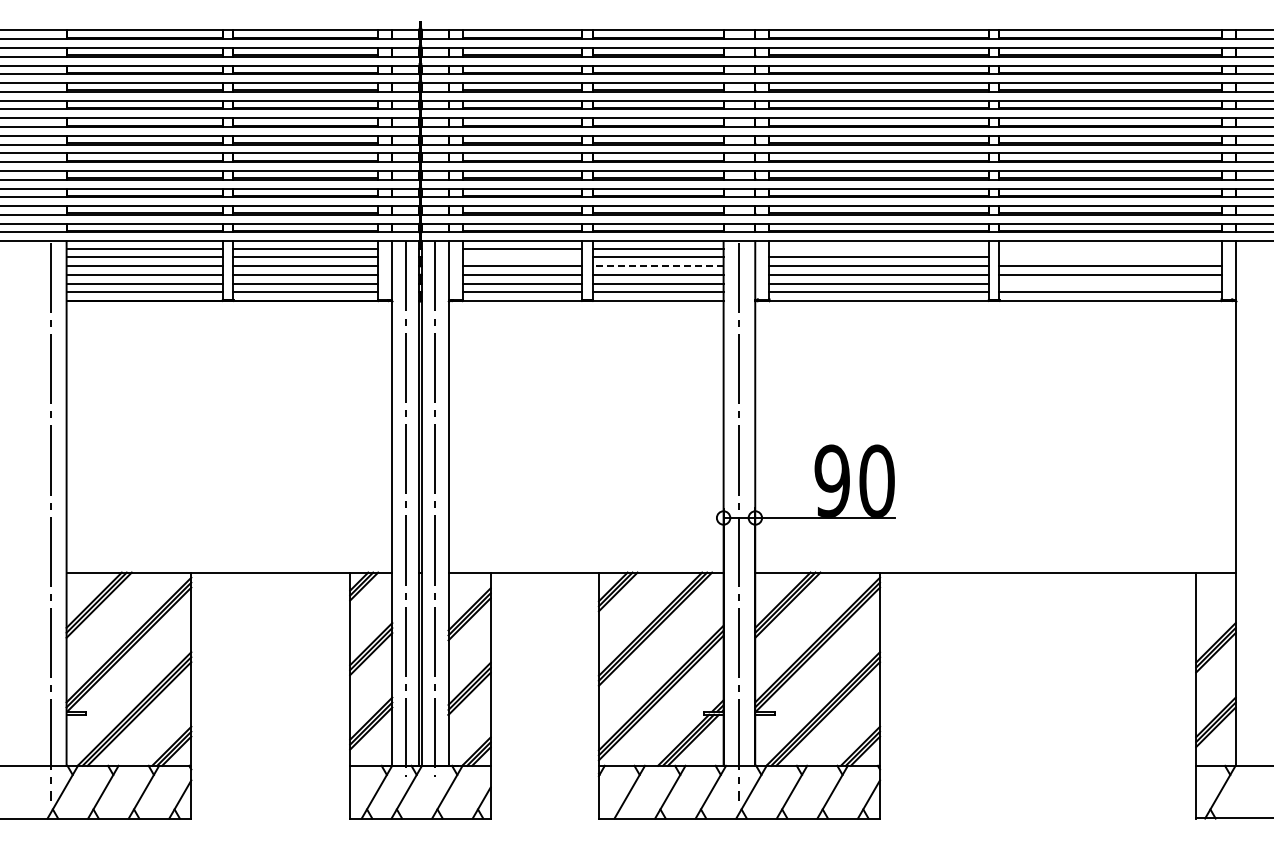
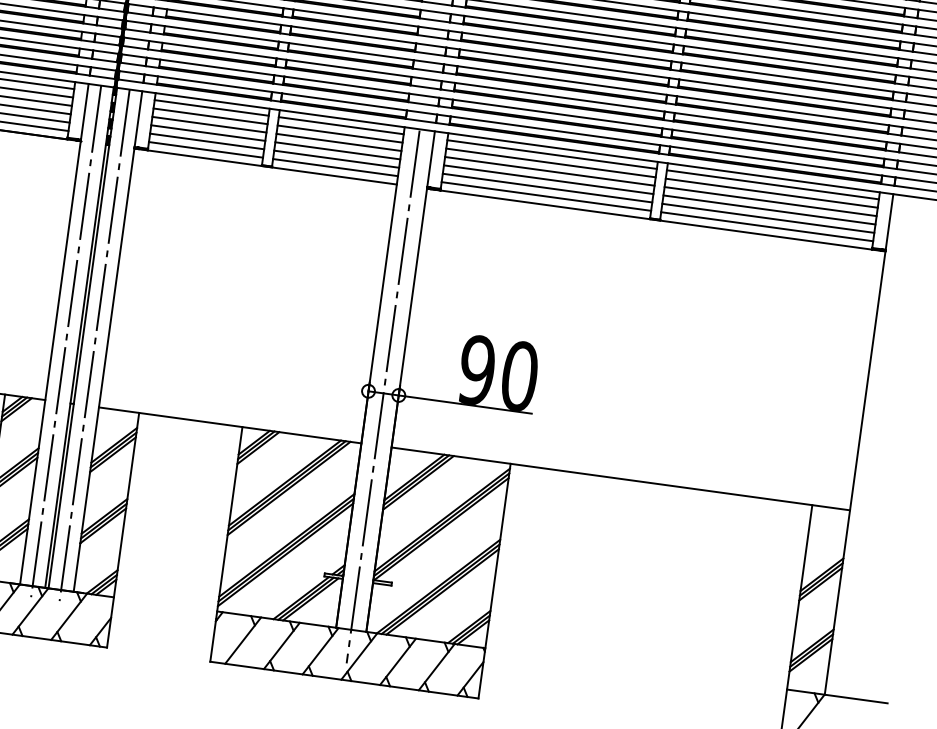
line: (878, 248) -> (551, 154), added
line: (1110, 248) -> (772, 184), added
line: (522, 257) -> (210, 116), added
line: (1110, 257) -> (771, 193), added
line: (657, 266) -> (338, 142), dashed -> solid
line: (1110, 283) -> (768, 218), added

